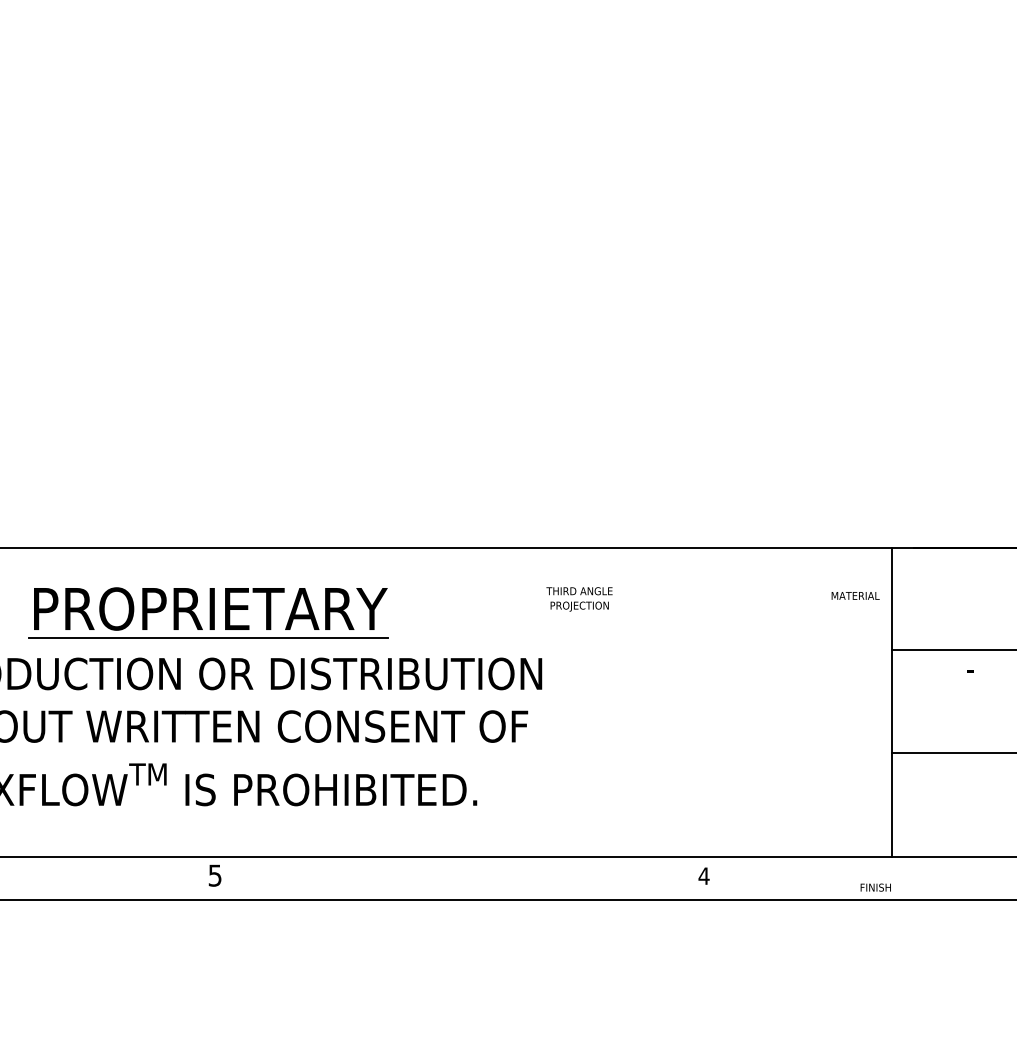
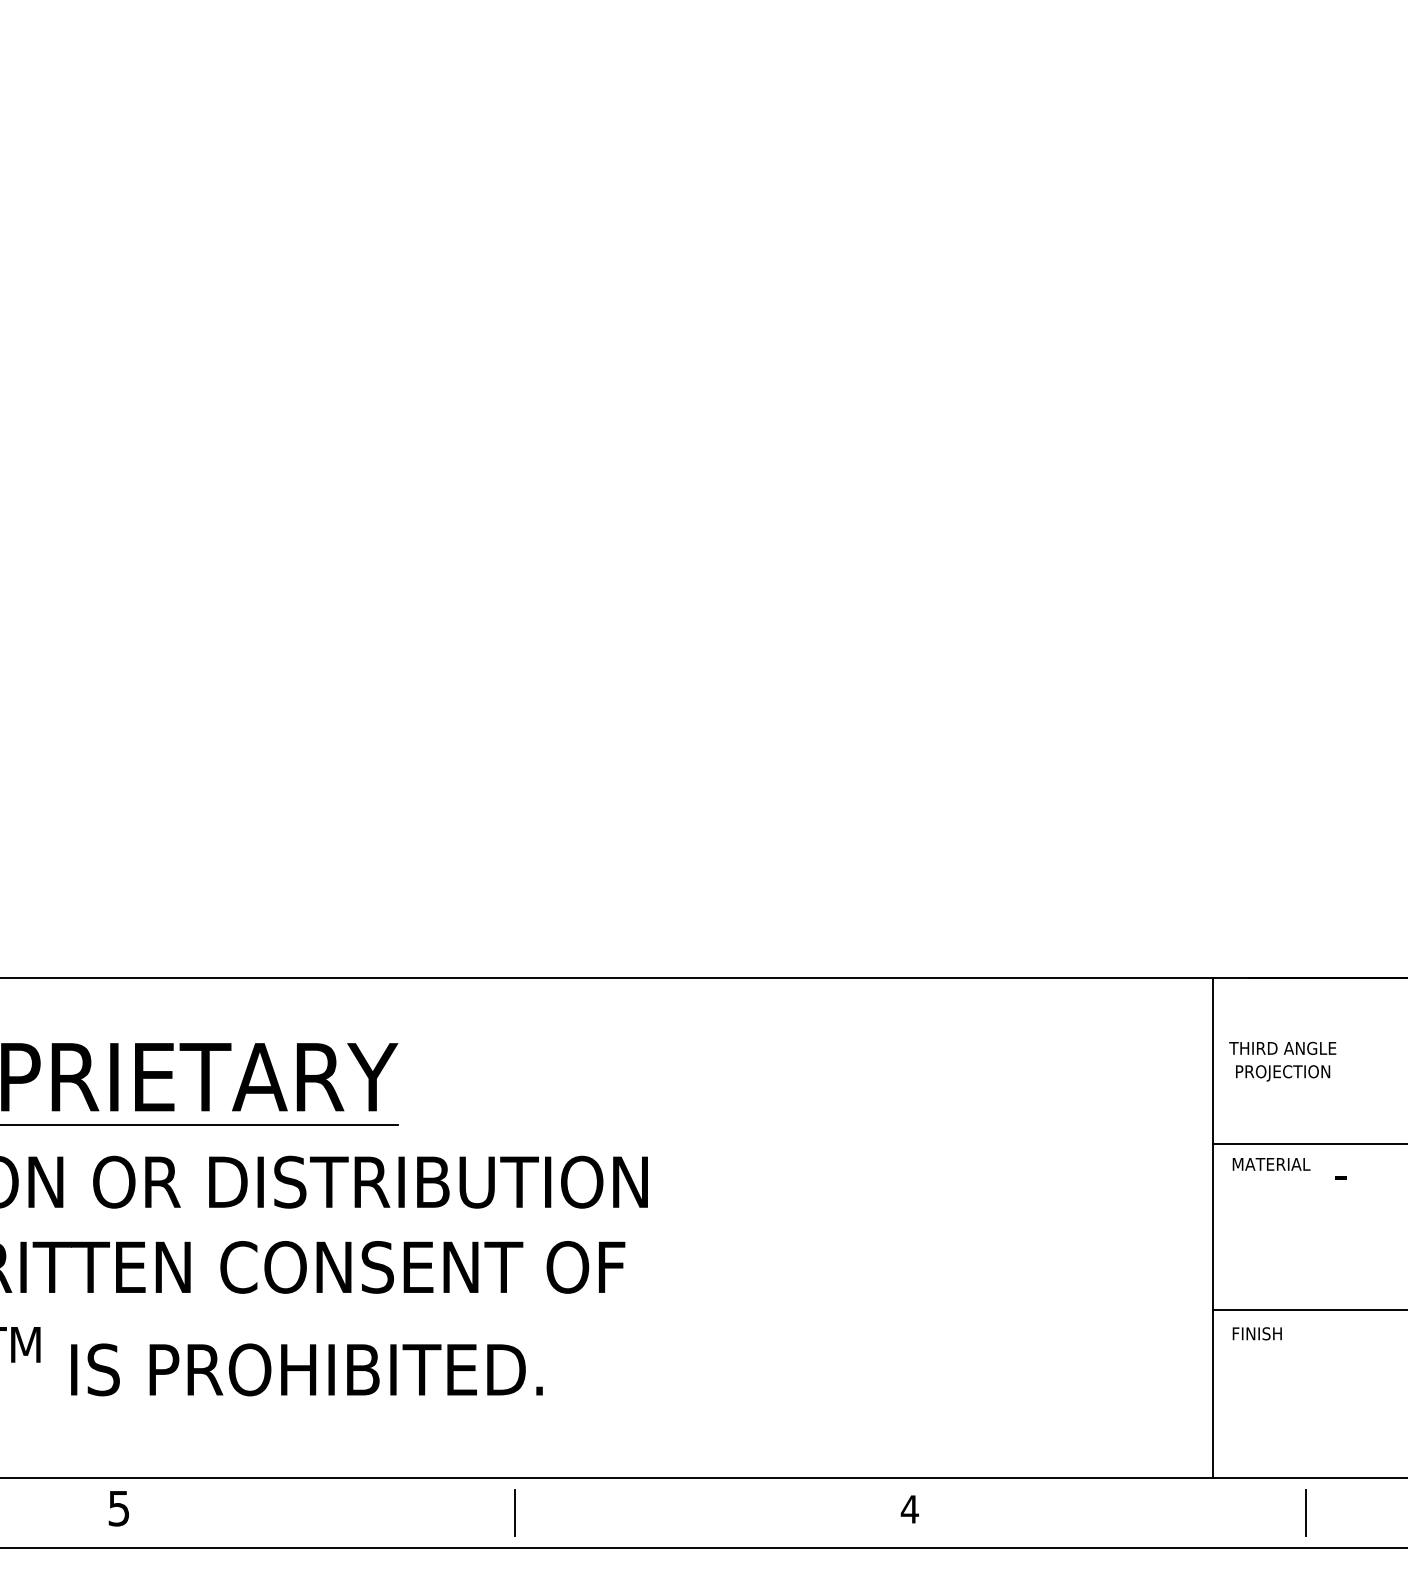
text: (855, 595) -> (1271, 1163), moved
text: (579, 599) -> (1282, 1061), moved
line: (459, 877) -> (514, 1511), added
line: (948, 877) -> (1305, 1511), added
text: (875, 887) -> (1256, 1333), moved

